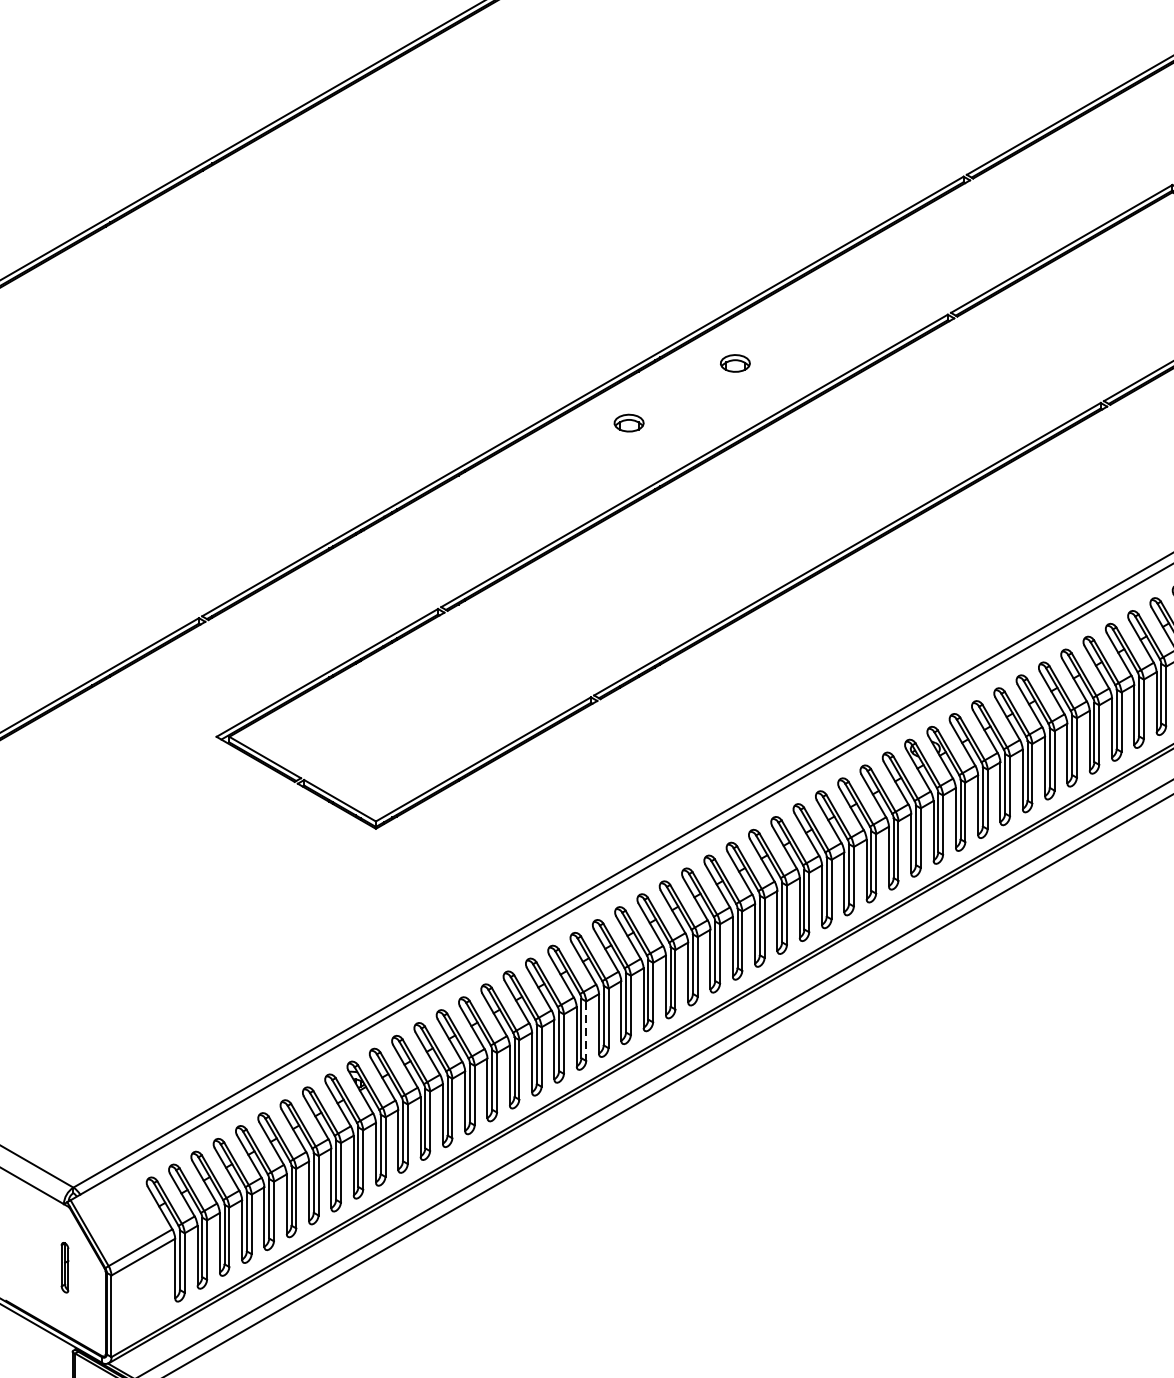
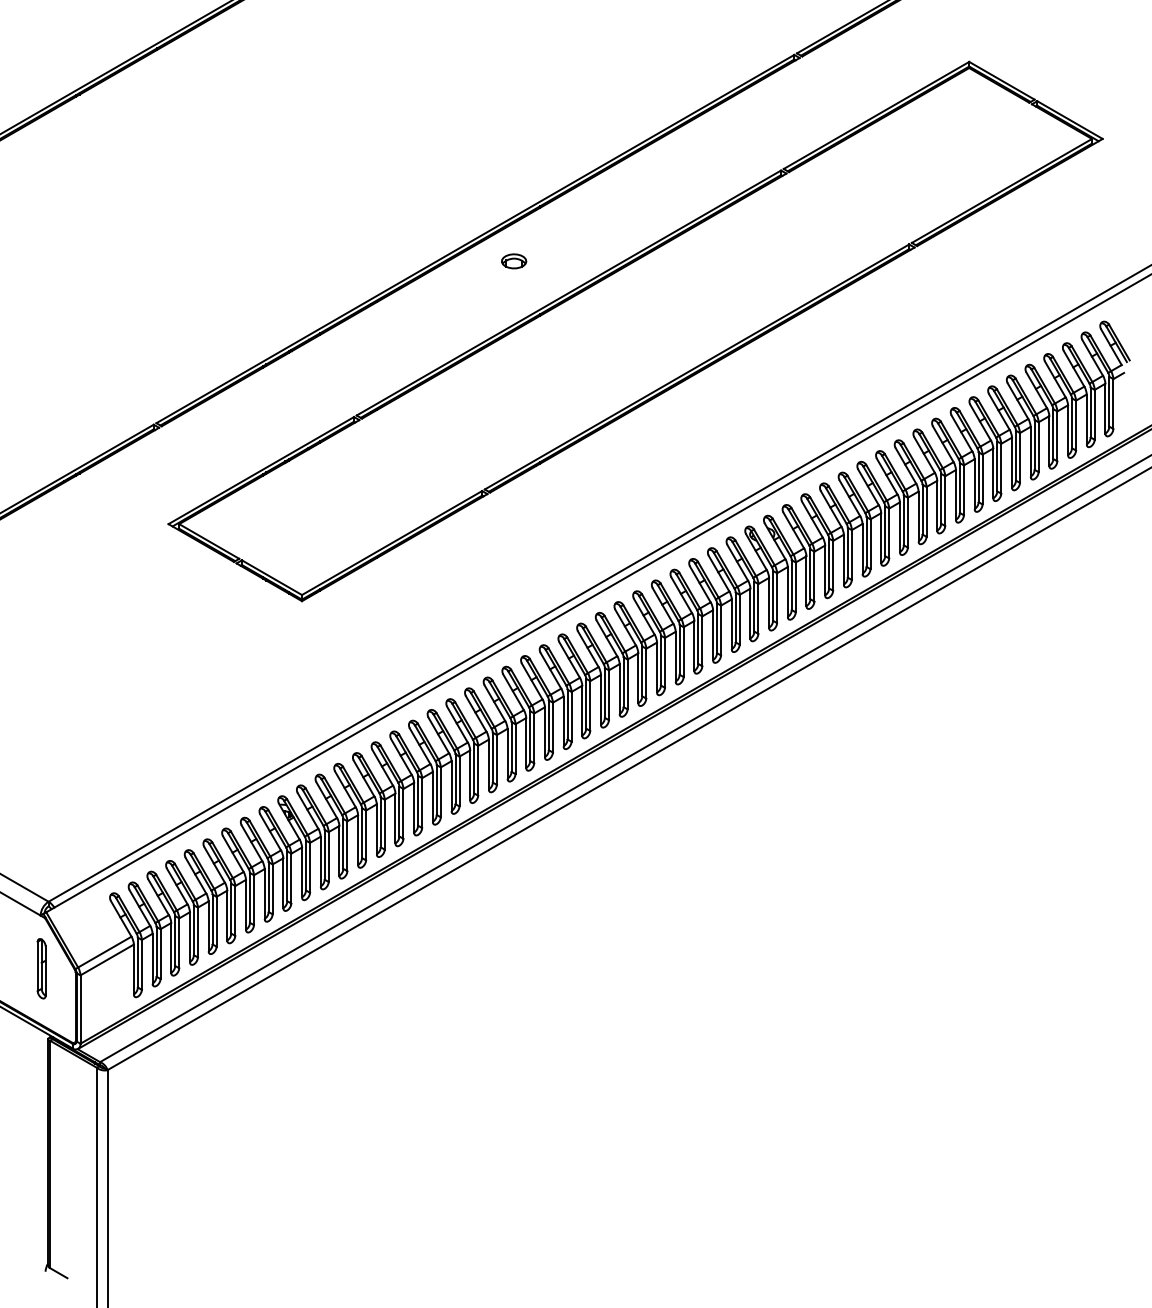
part: (735, 363) -> (603, 211), removed
line: (586, 1030) -> (478, 770), dashed -> solid
part: (64, 1267) -> (41, 968), size x1.43

